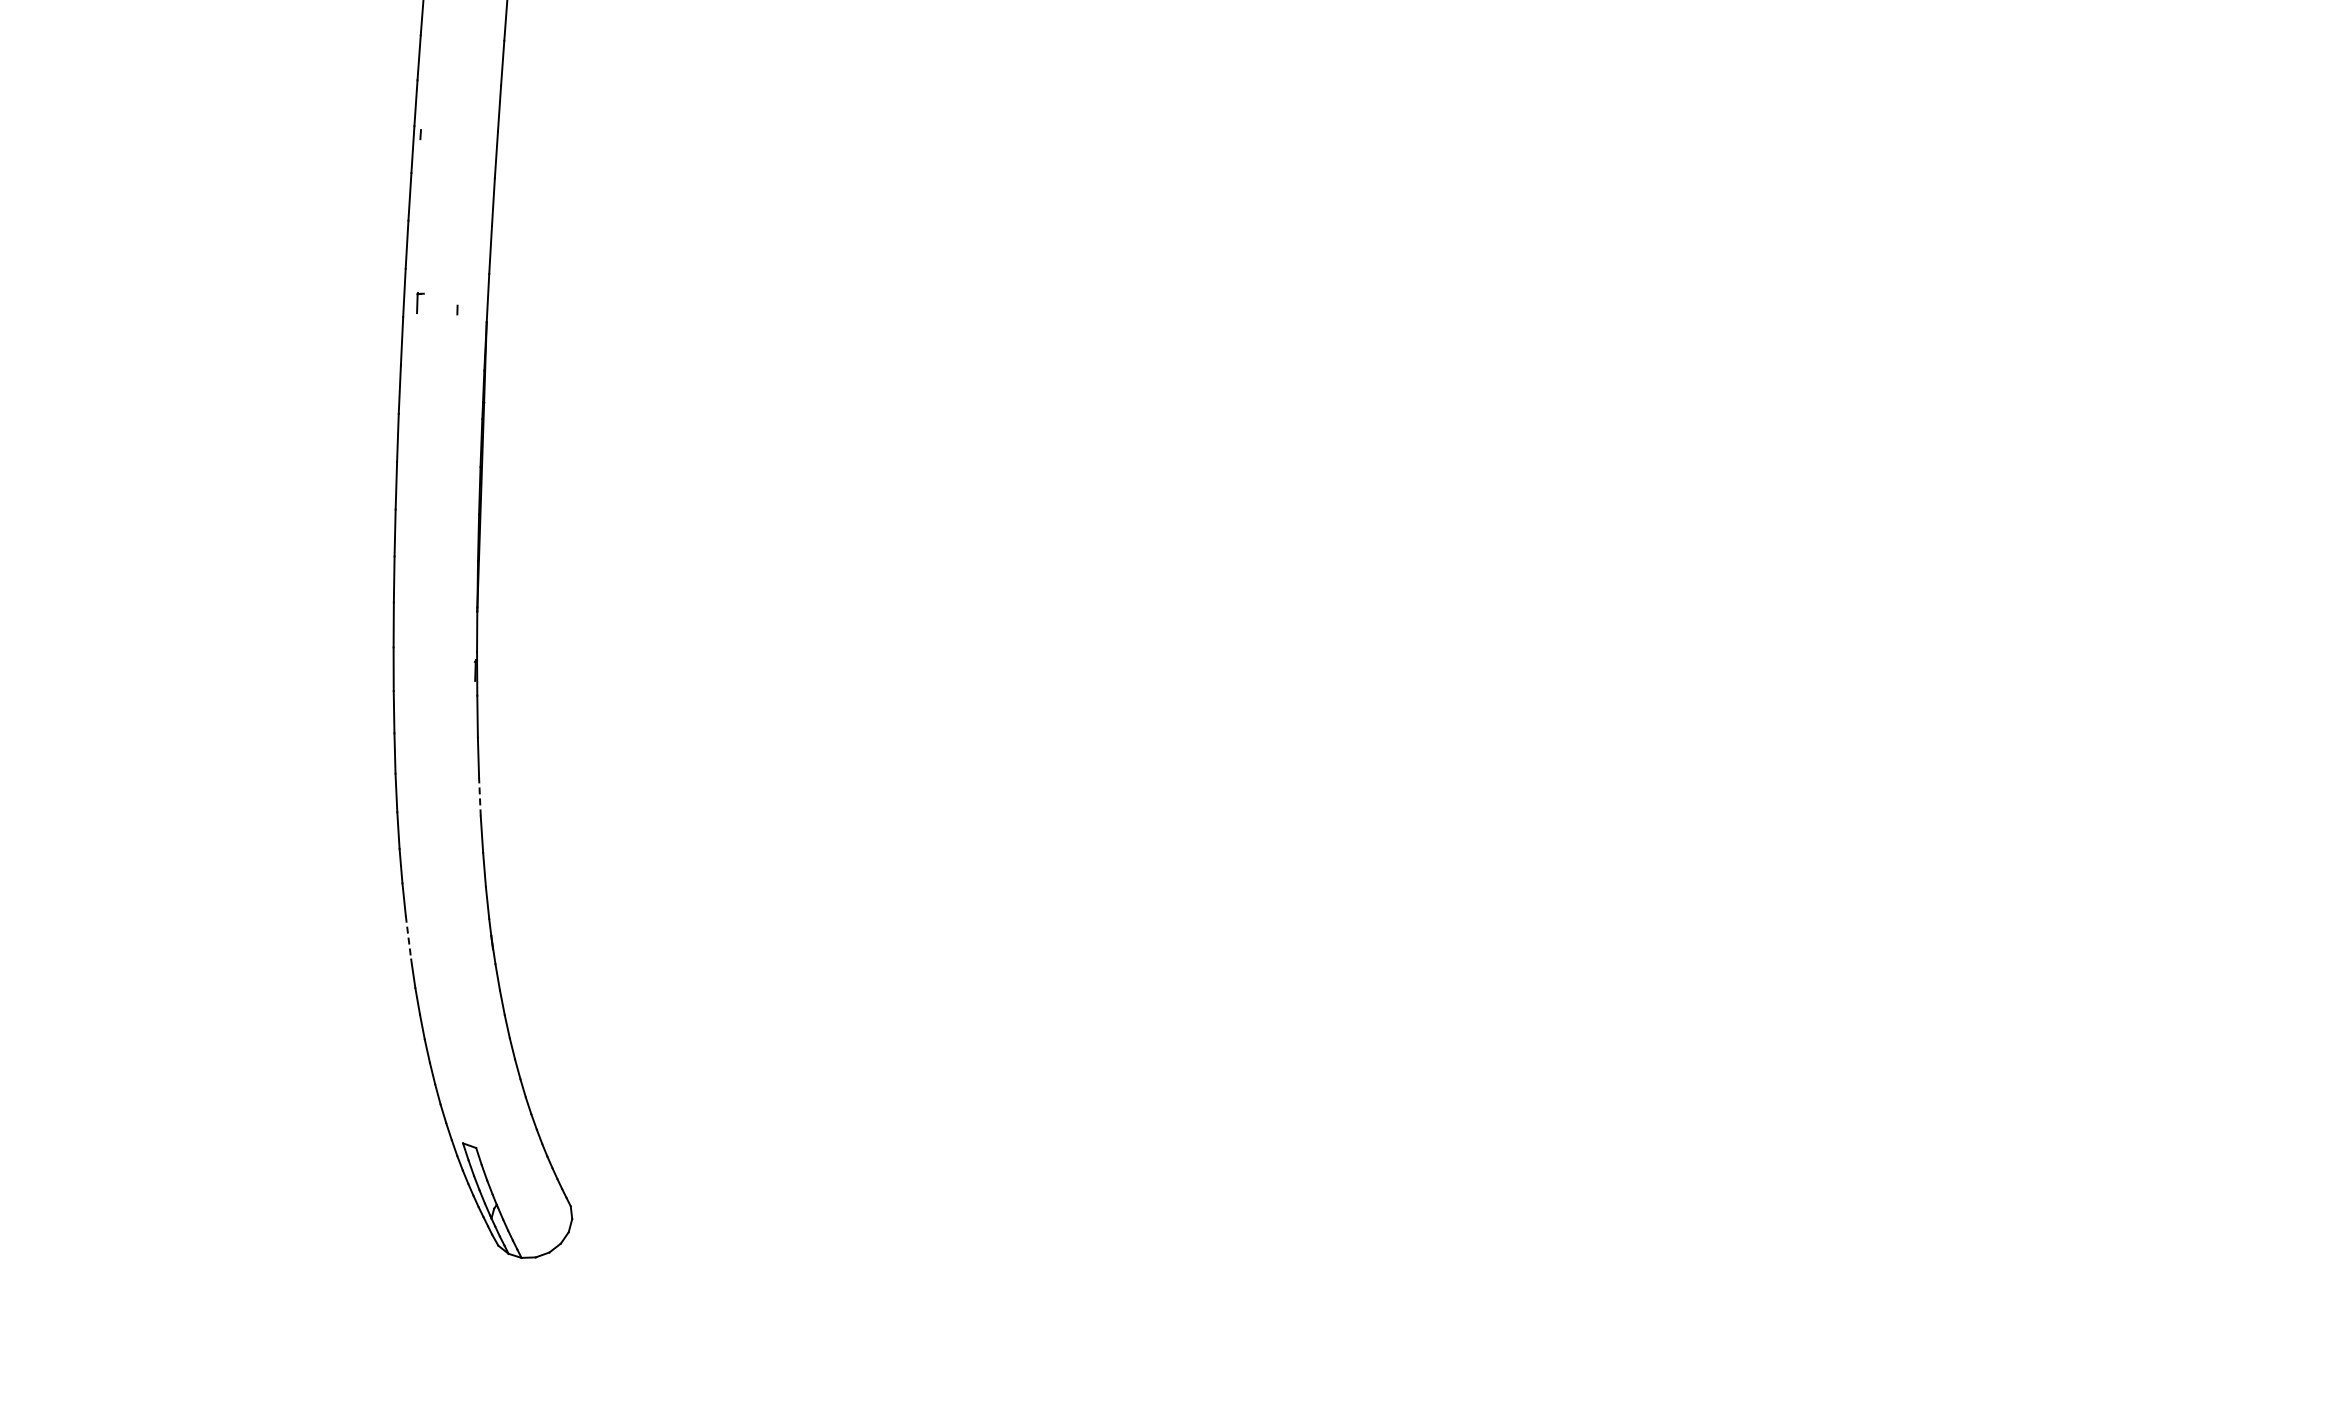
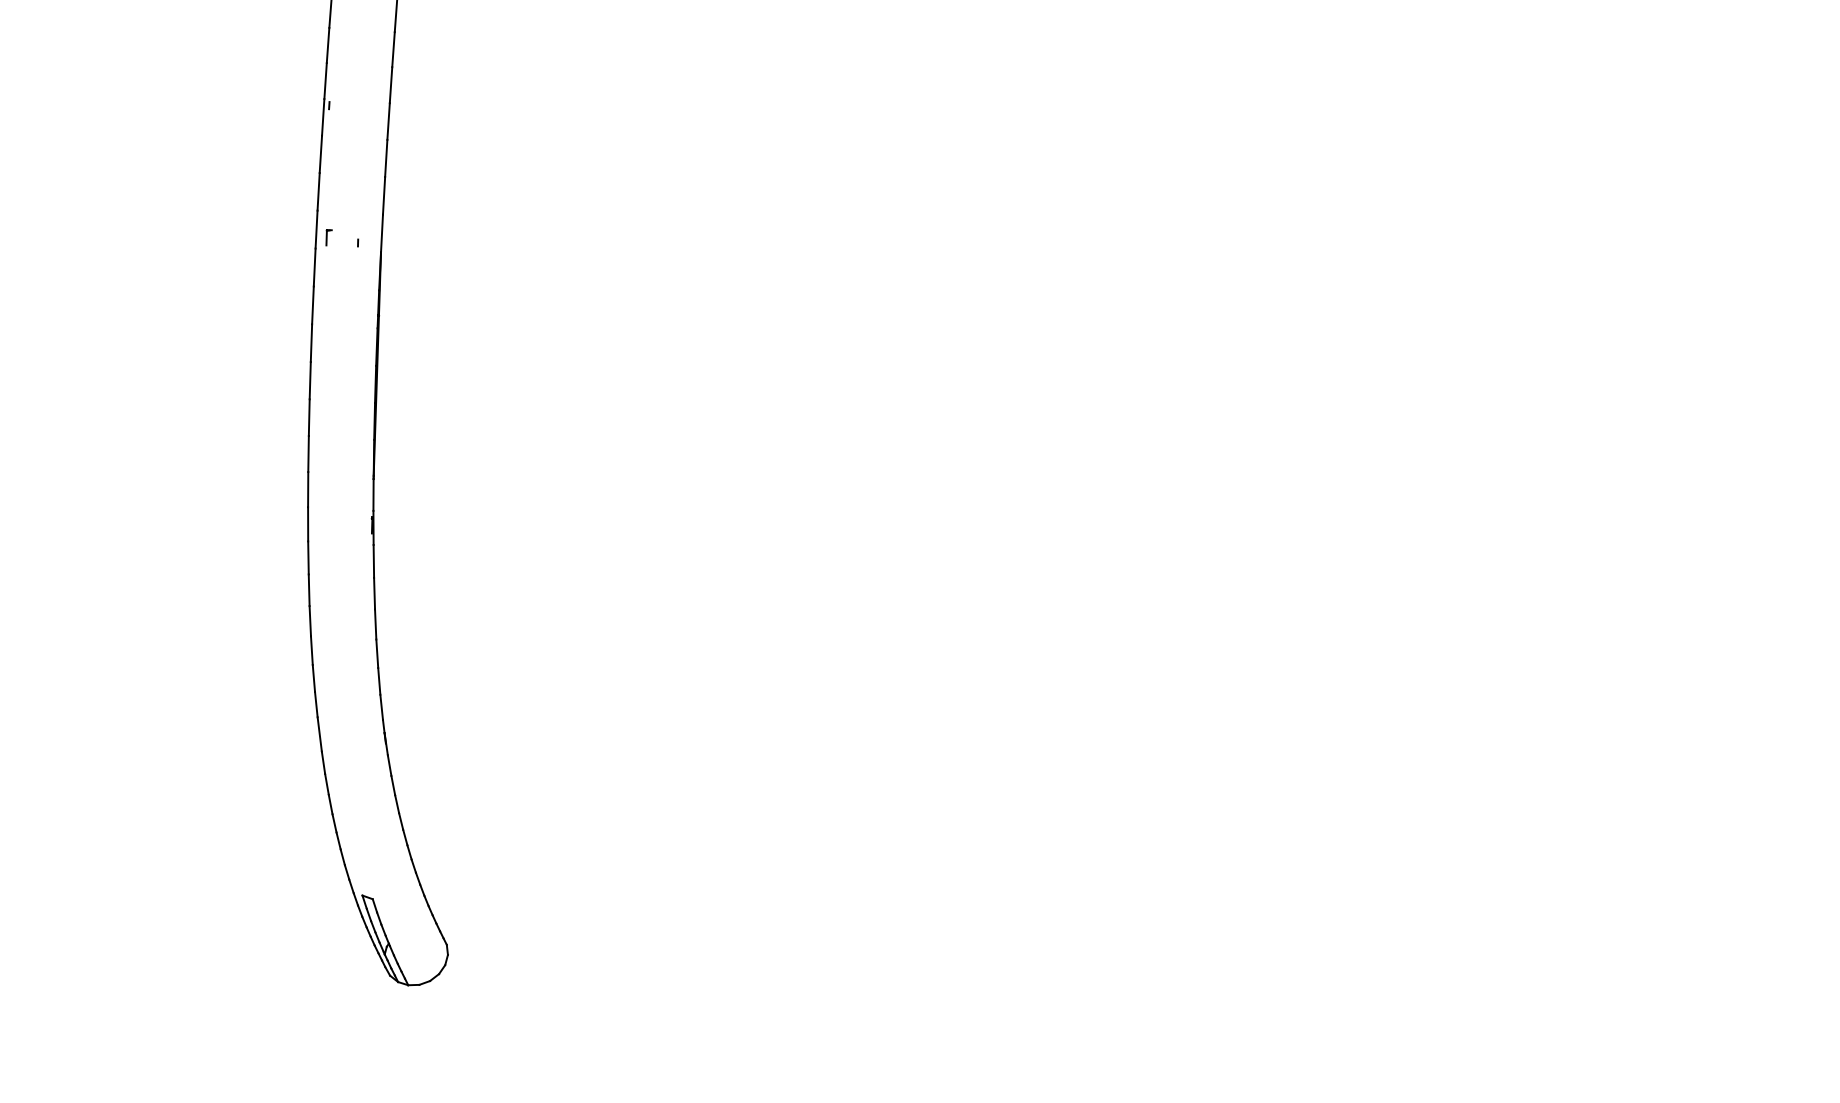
line: (479, 796) -> (375, 623), dashed -> solid
line: (408, 938) -> (319, 735), dashed -> solid

